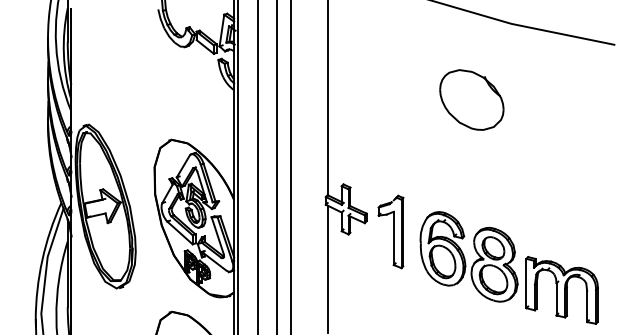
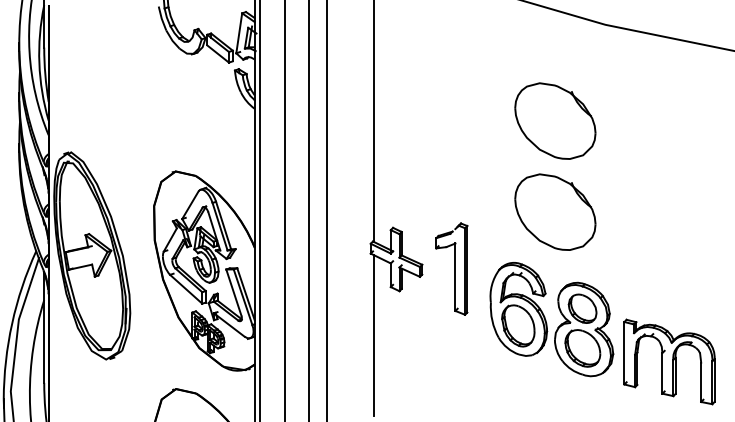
part: (471, 171) -> (554, 211), added
part: (390, 231) -> (451, 268), moved

